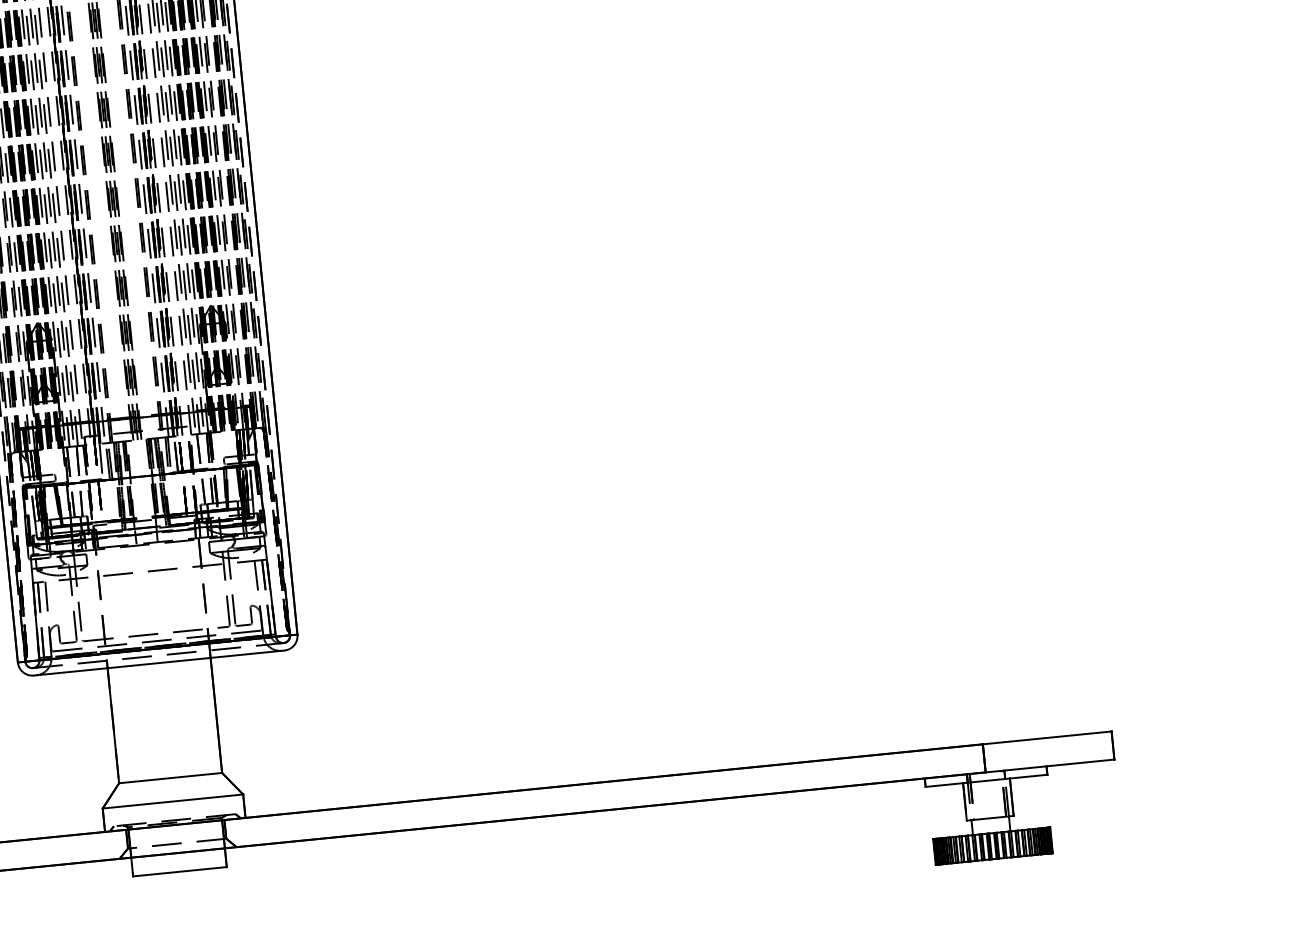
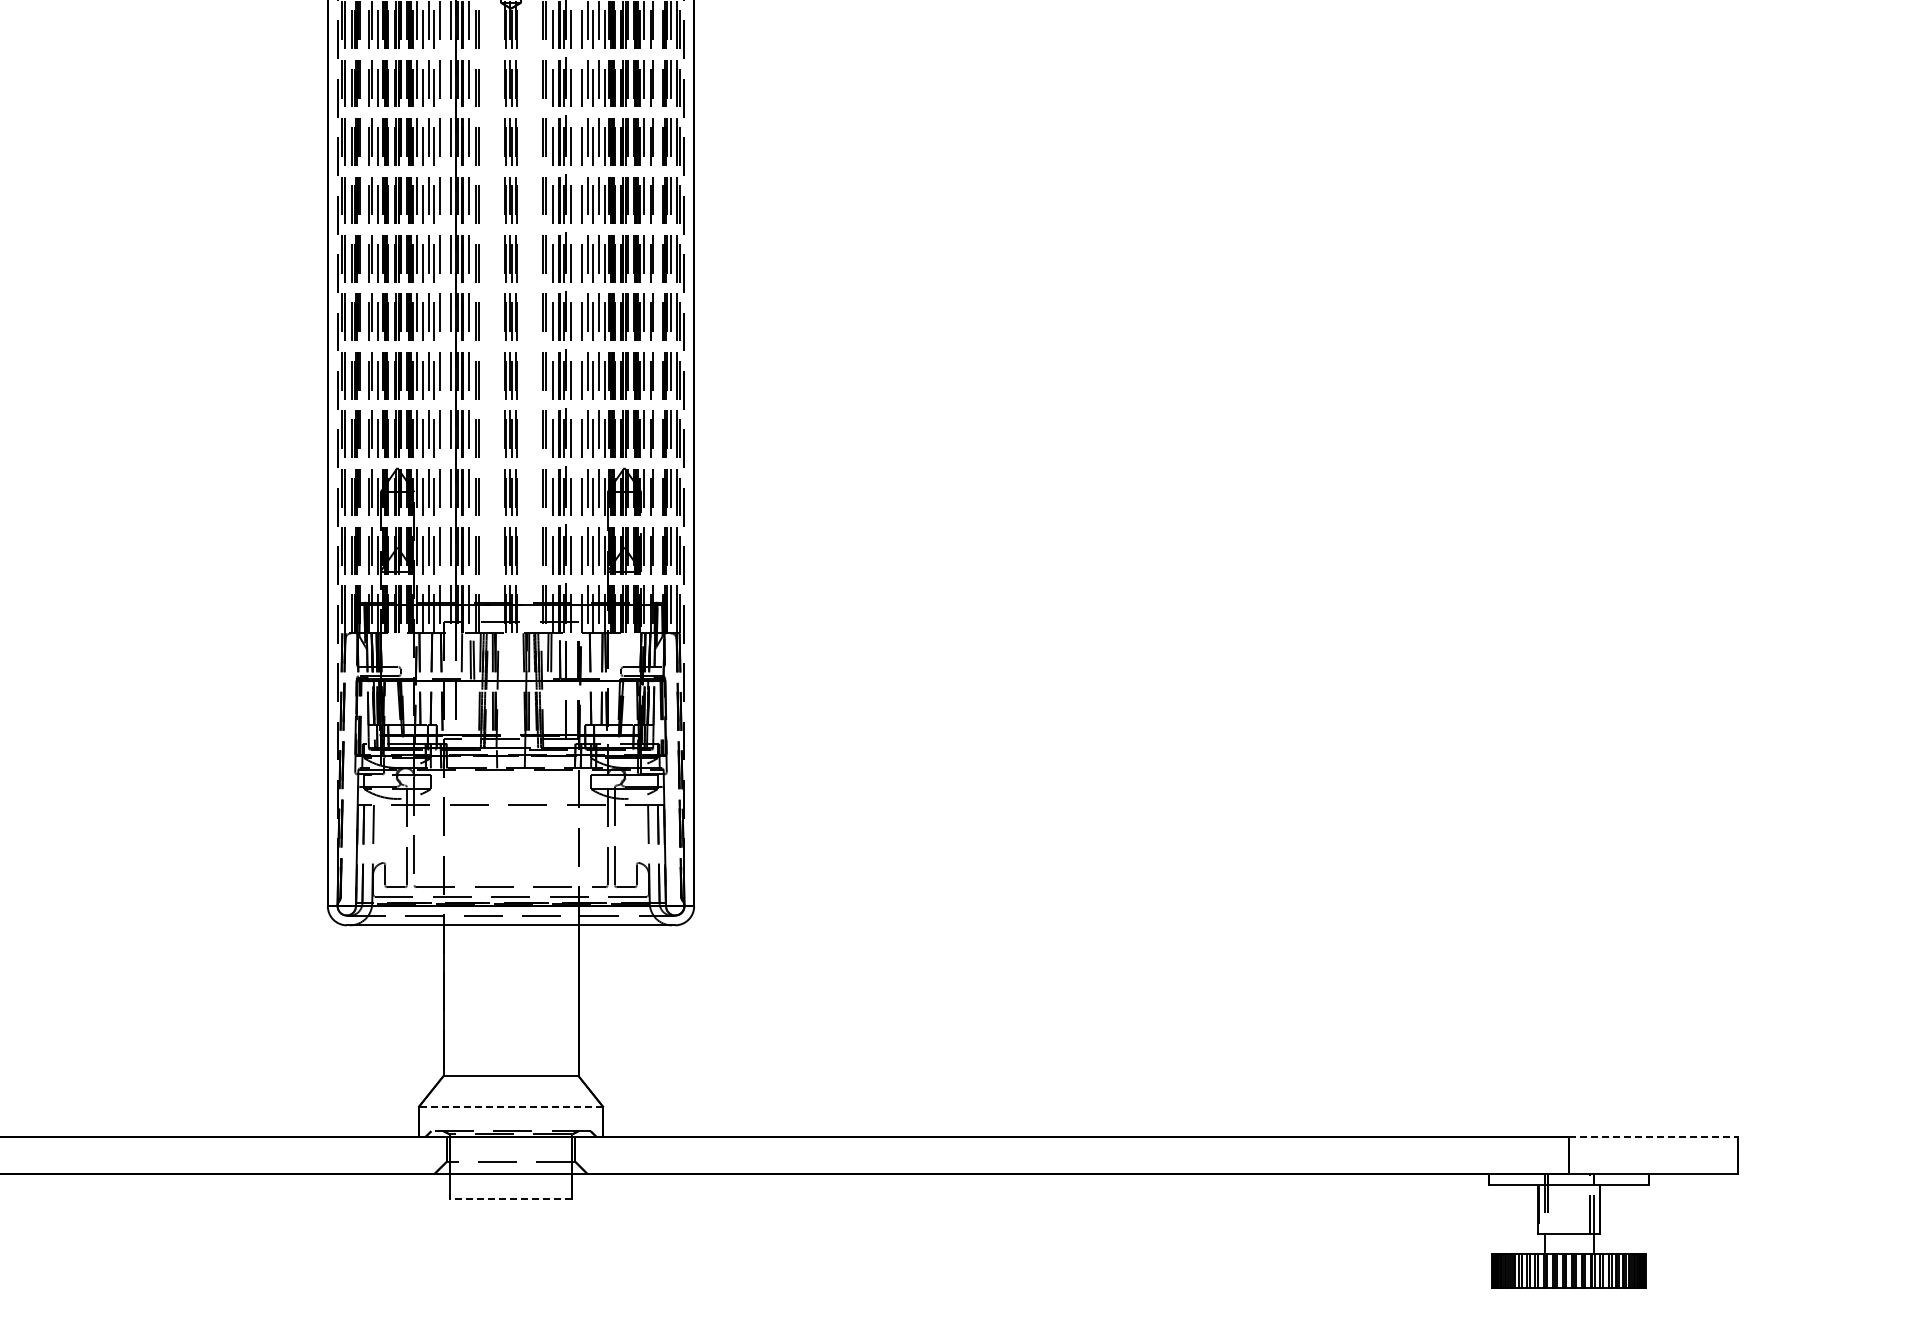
line: (1047, 737) -> (1653, 1137), solid -> dashed
line: (172, 801) -> (510, 1106), solid -> dashed
line: (179, 871) -> (510, 1198), solid -> dashed

